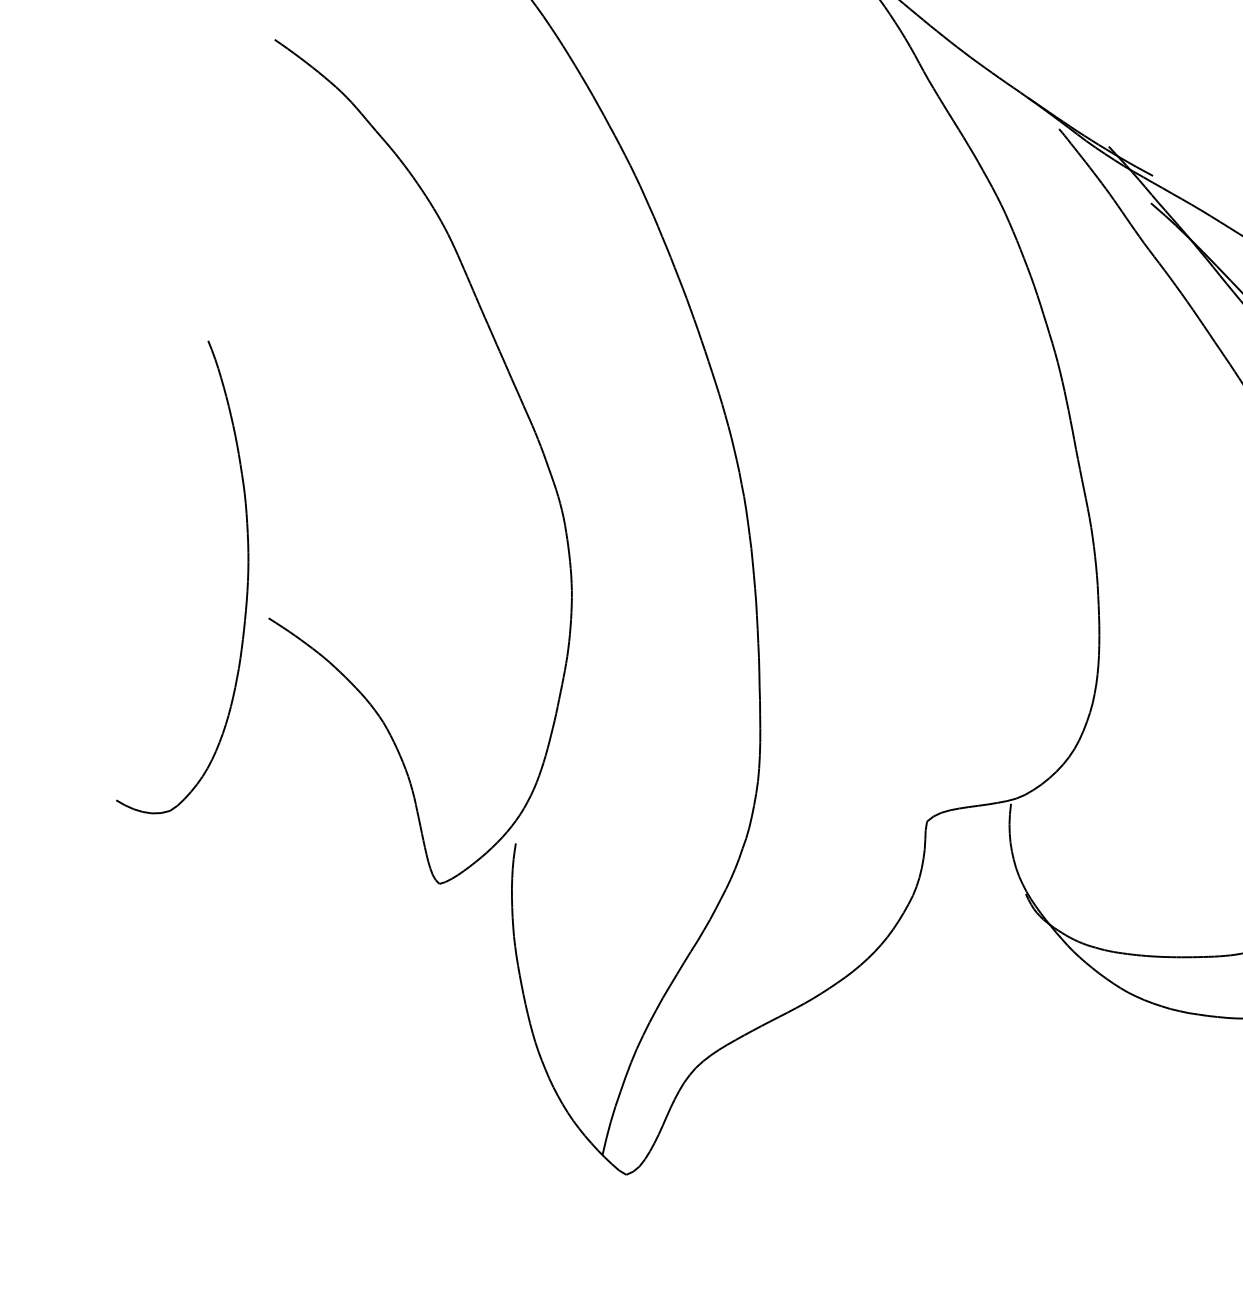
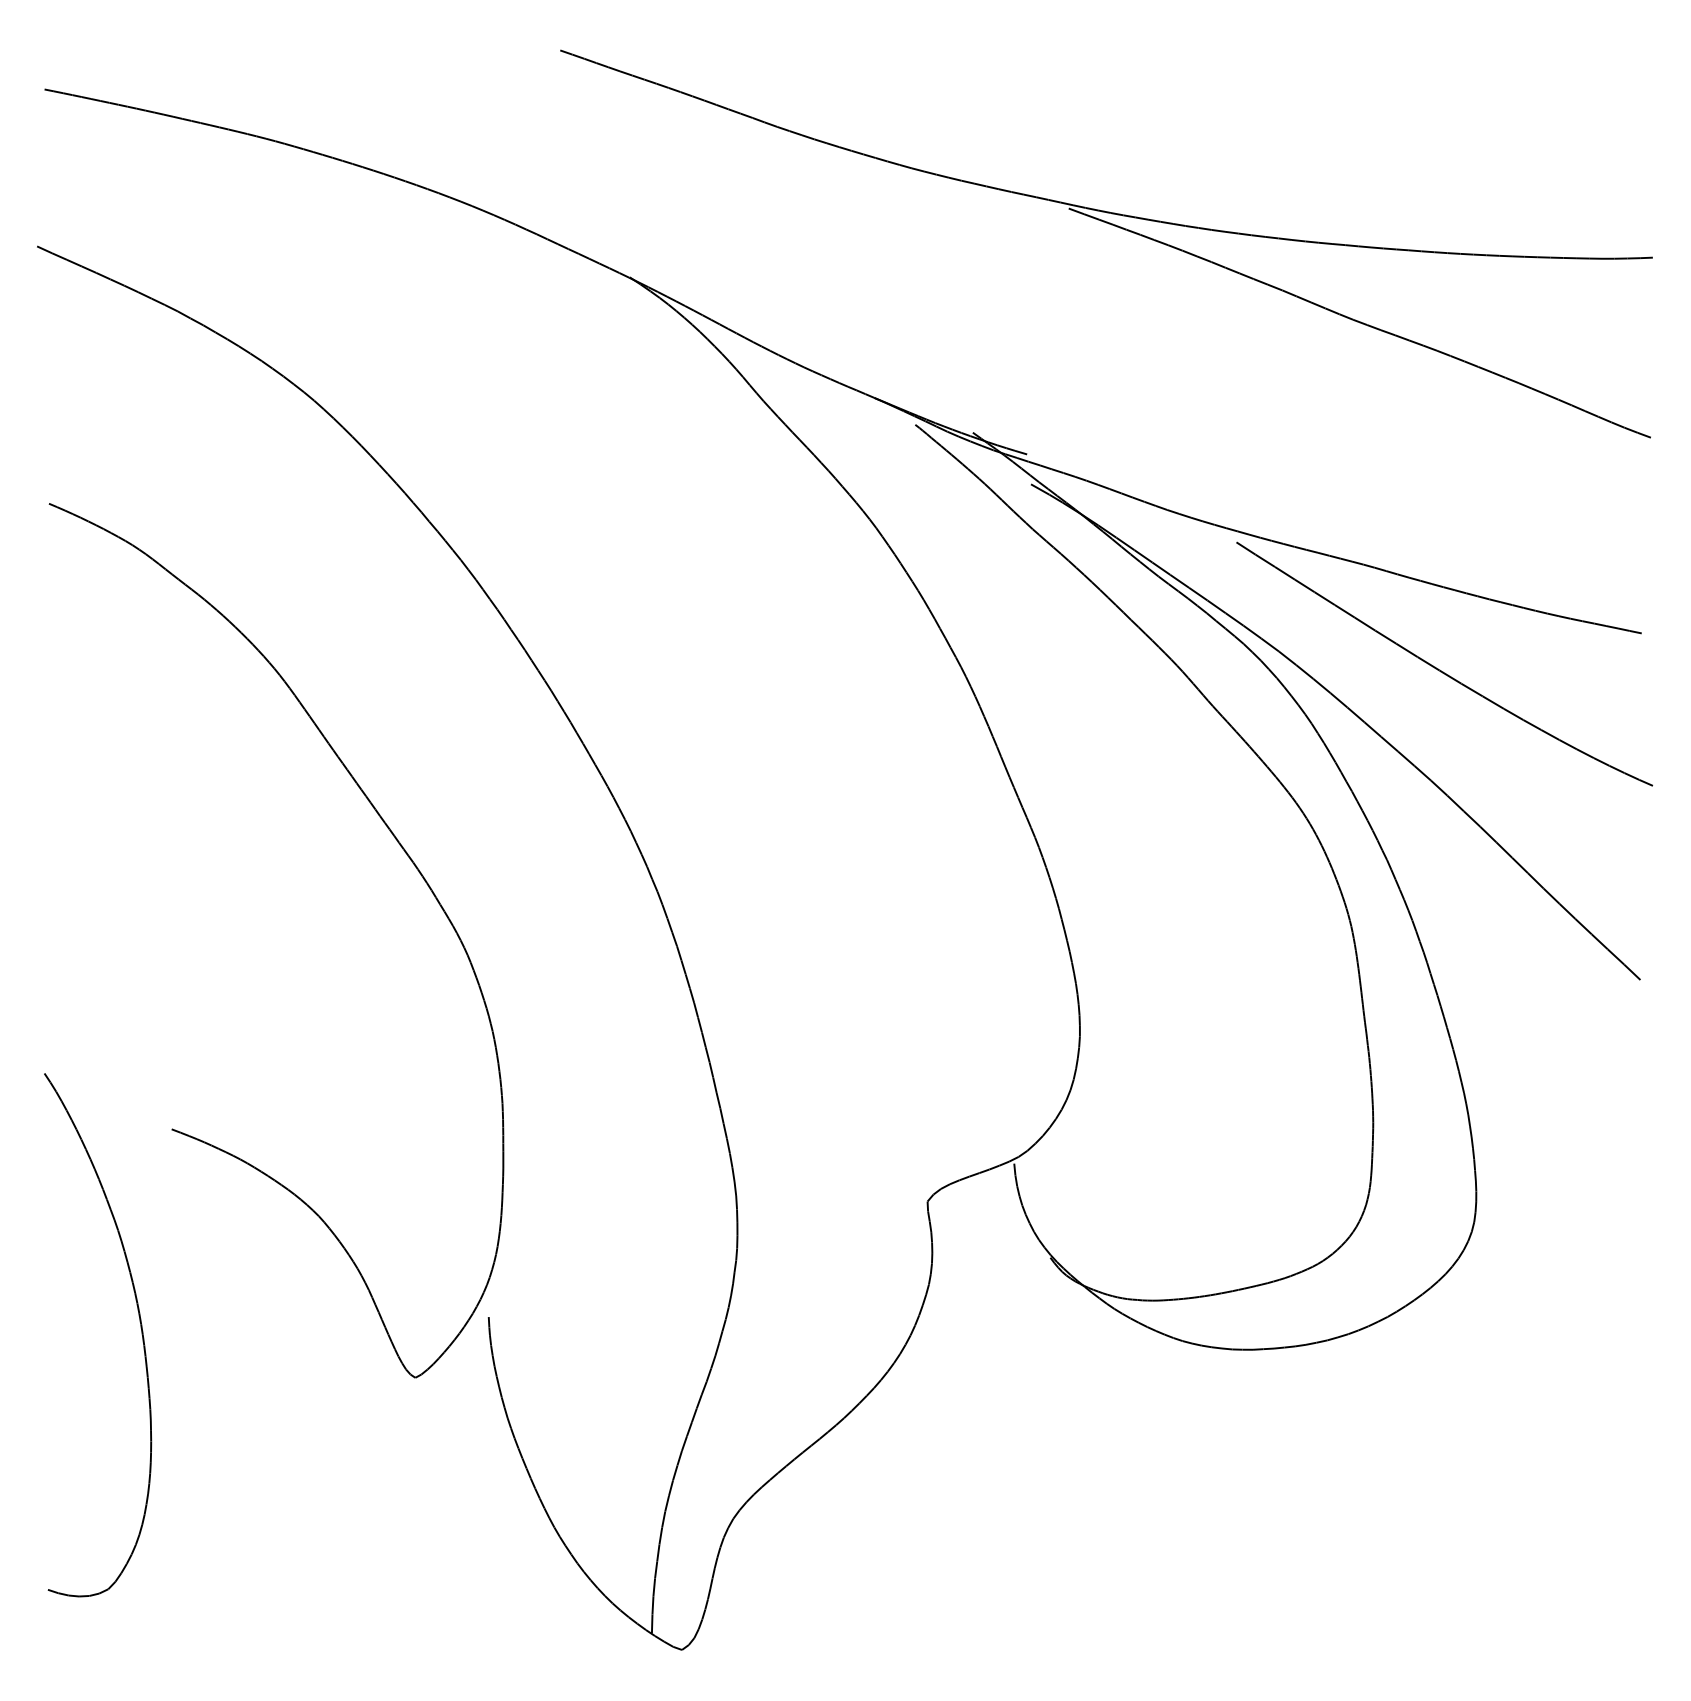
part: (246, 585) -> (140, 1328), moved

